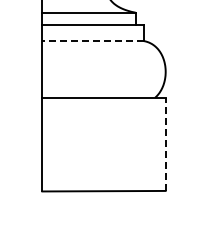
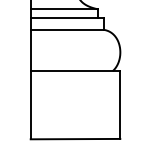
line: (93, 41) -> (67, 30), dashed -> solid
line: (165, 144) -> (120, 105), dashed -> solid

